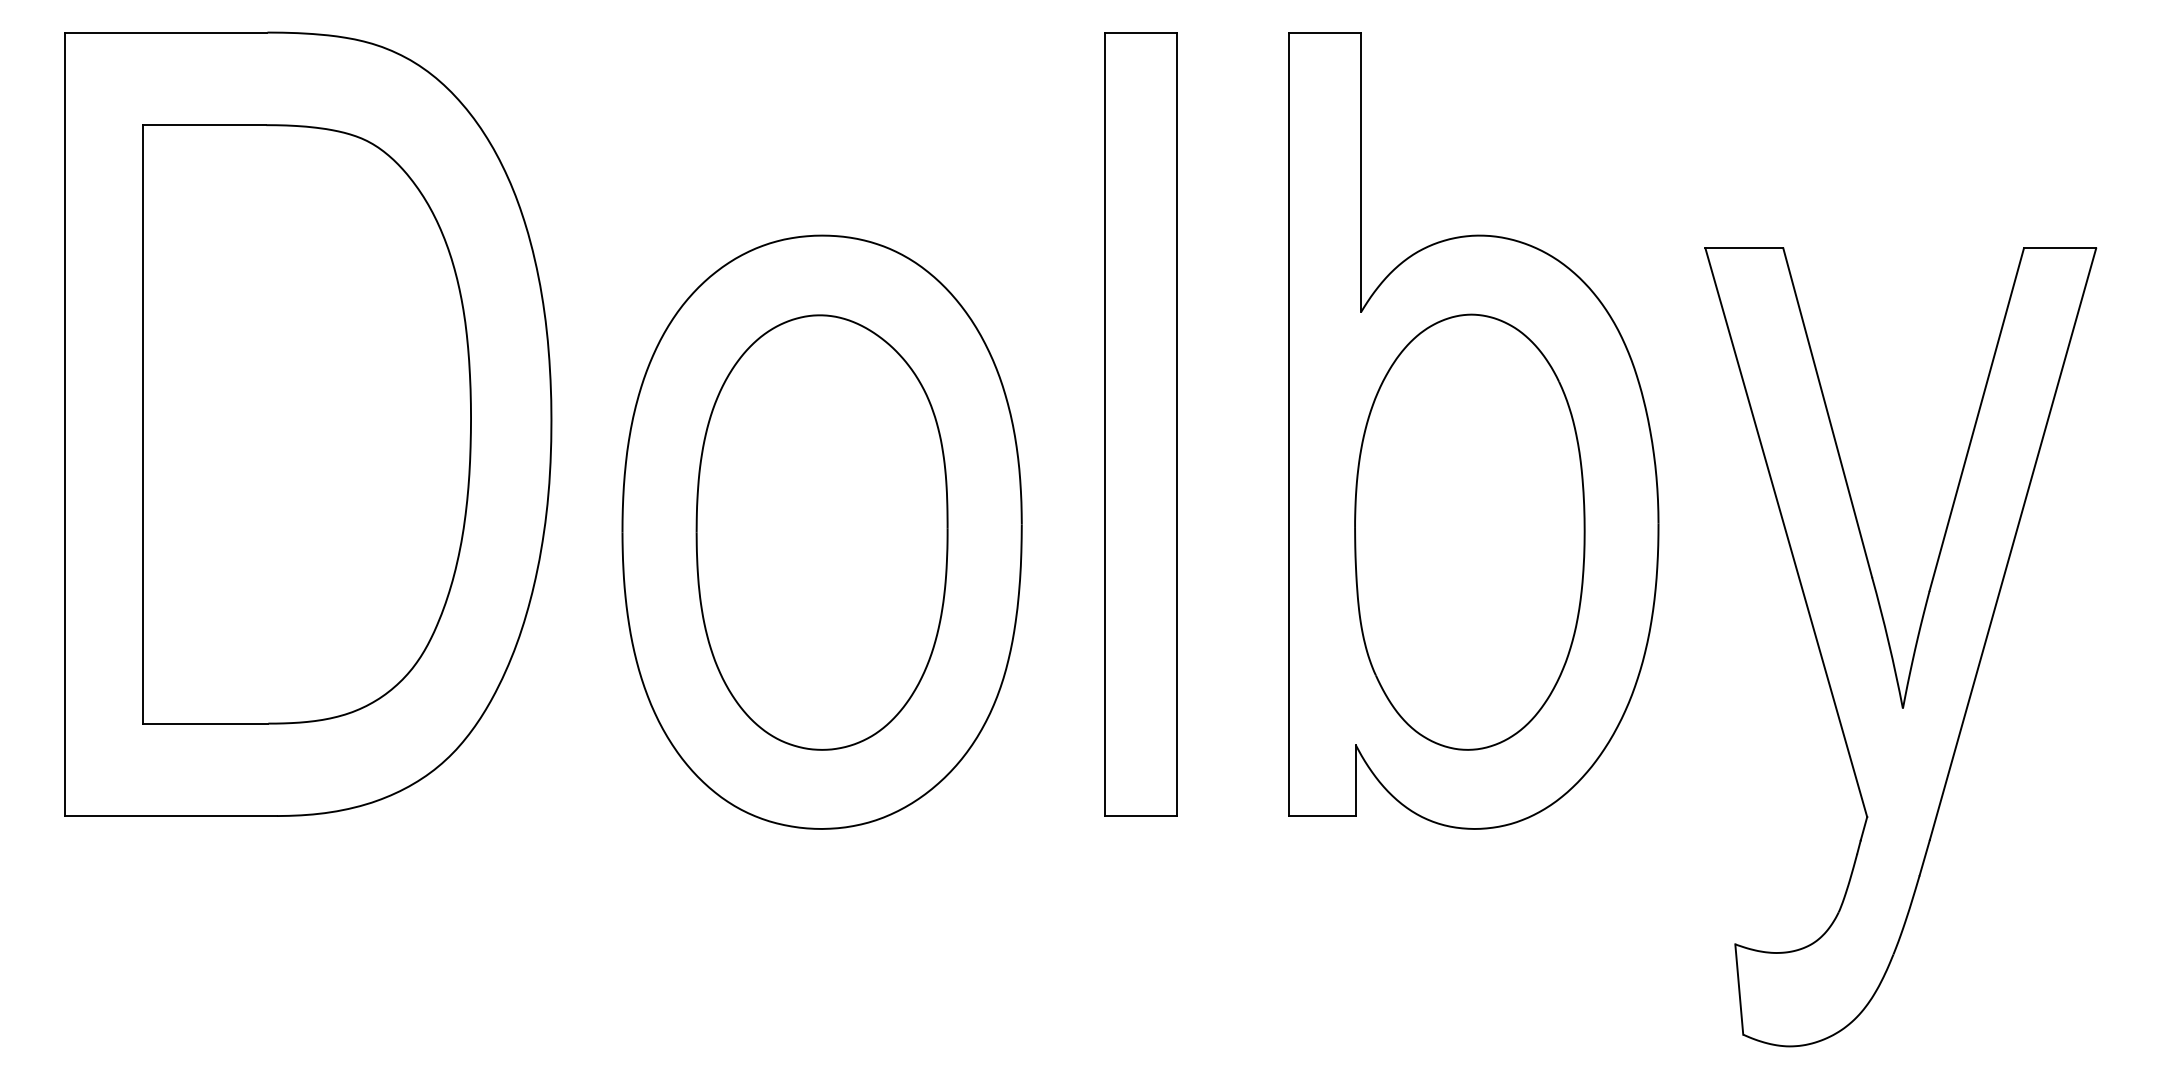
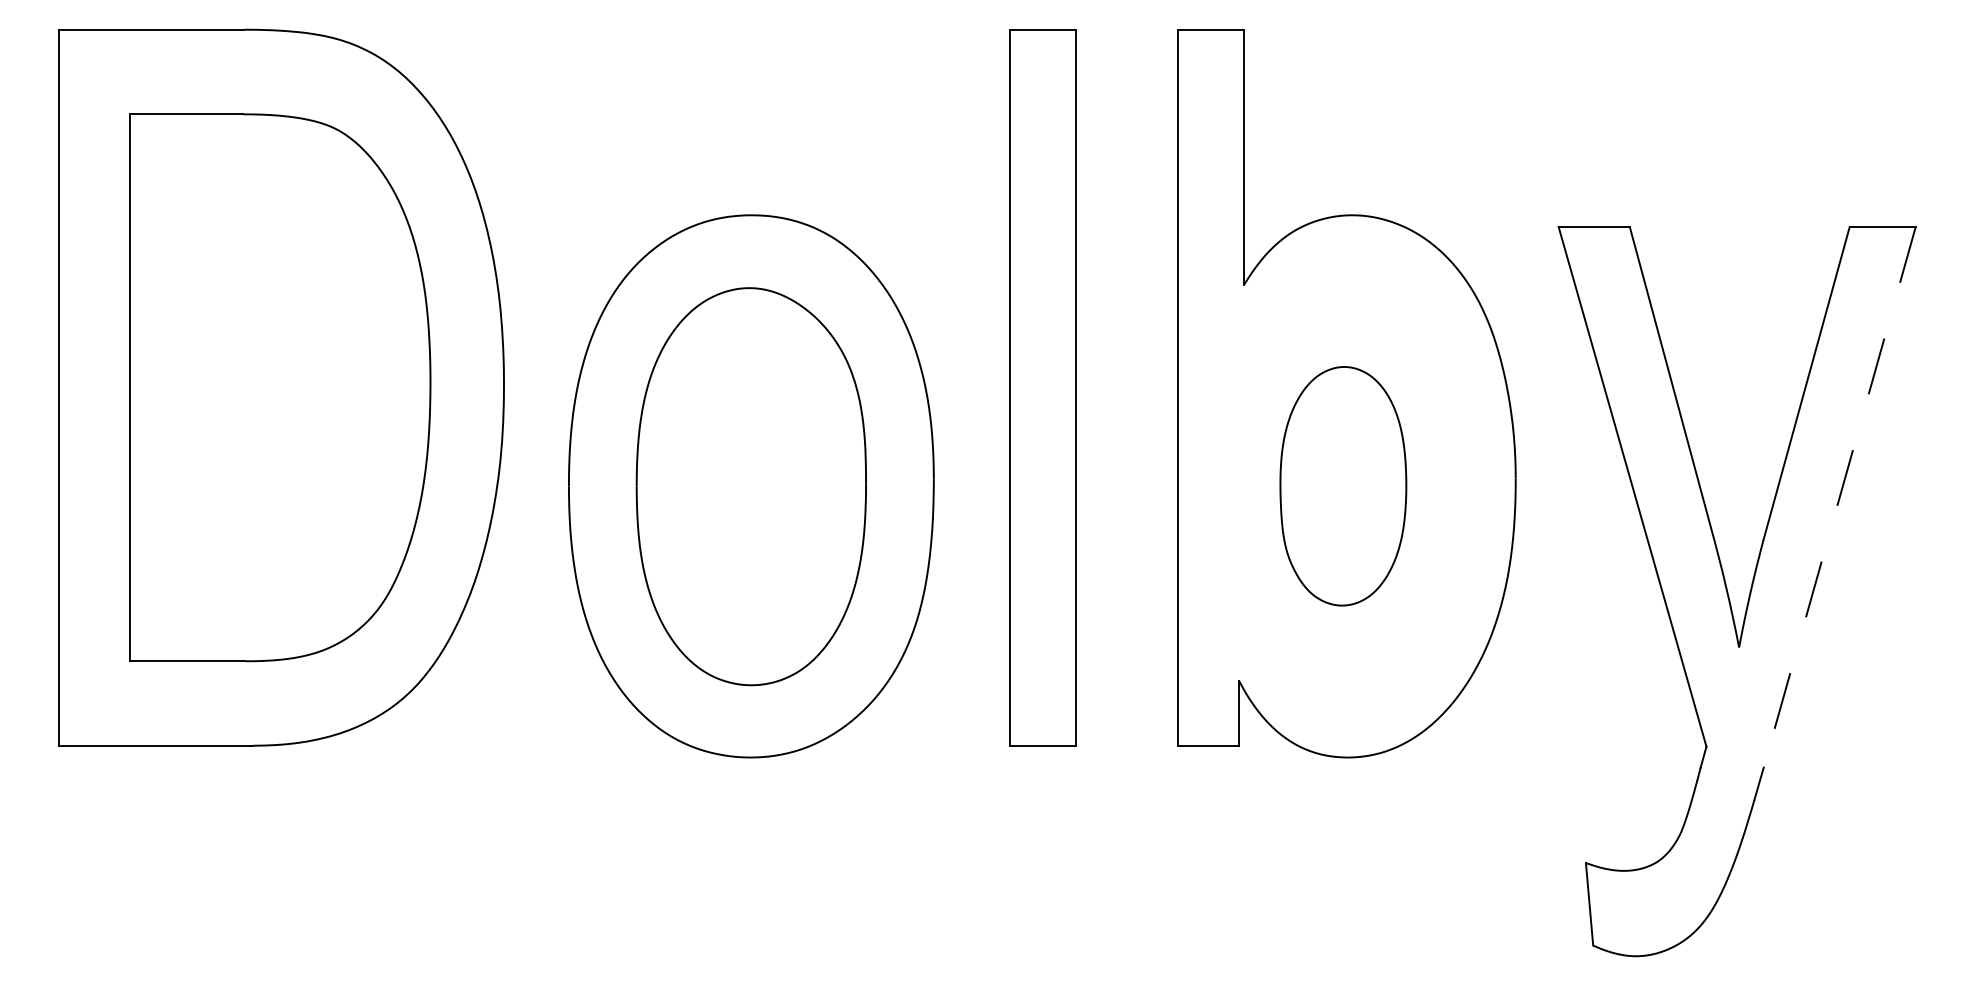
part: (1469, 531) -> (1343, 485), size x0.6
line: (2012, 544) -> (1839, 497), solid -> dashed

